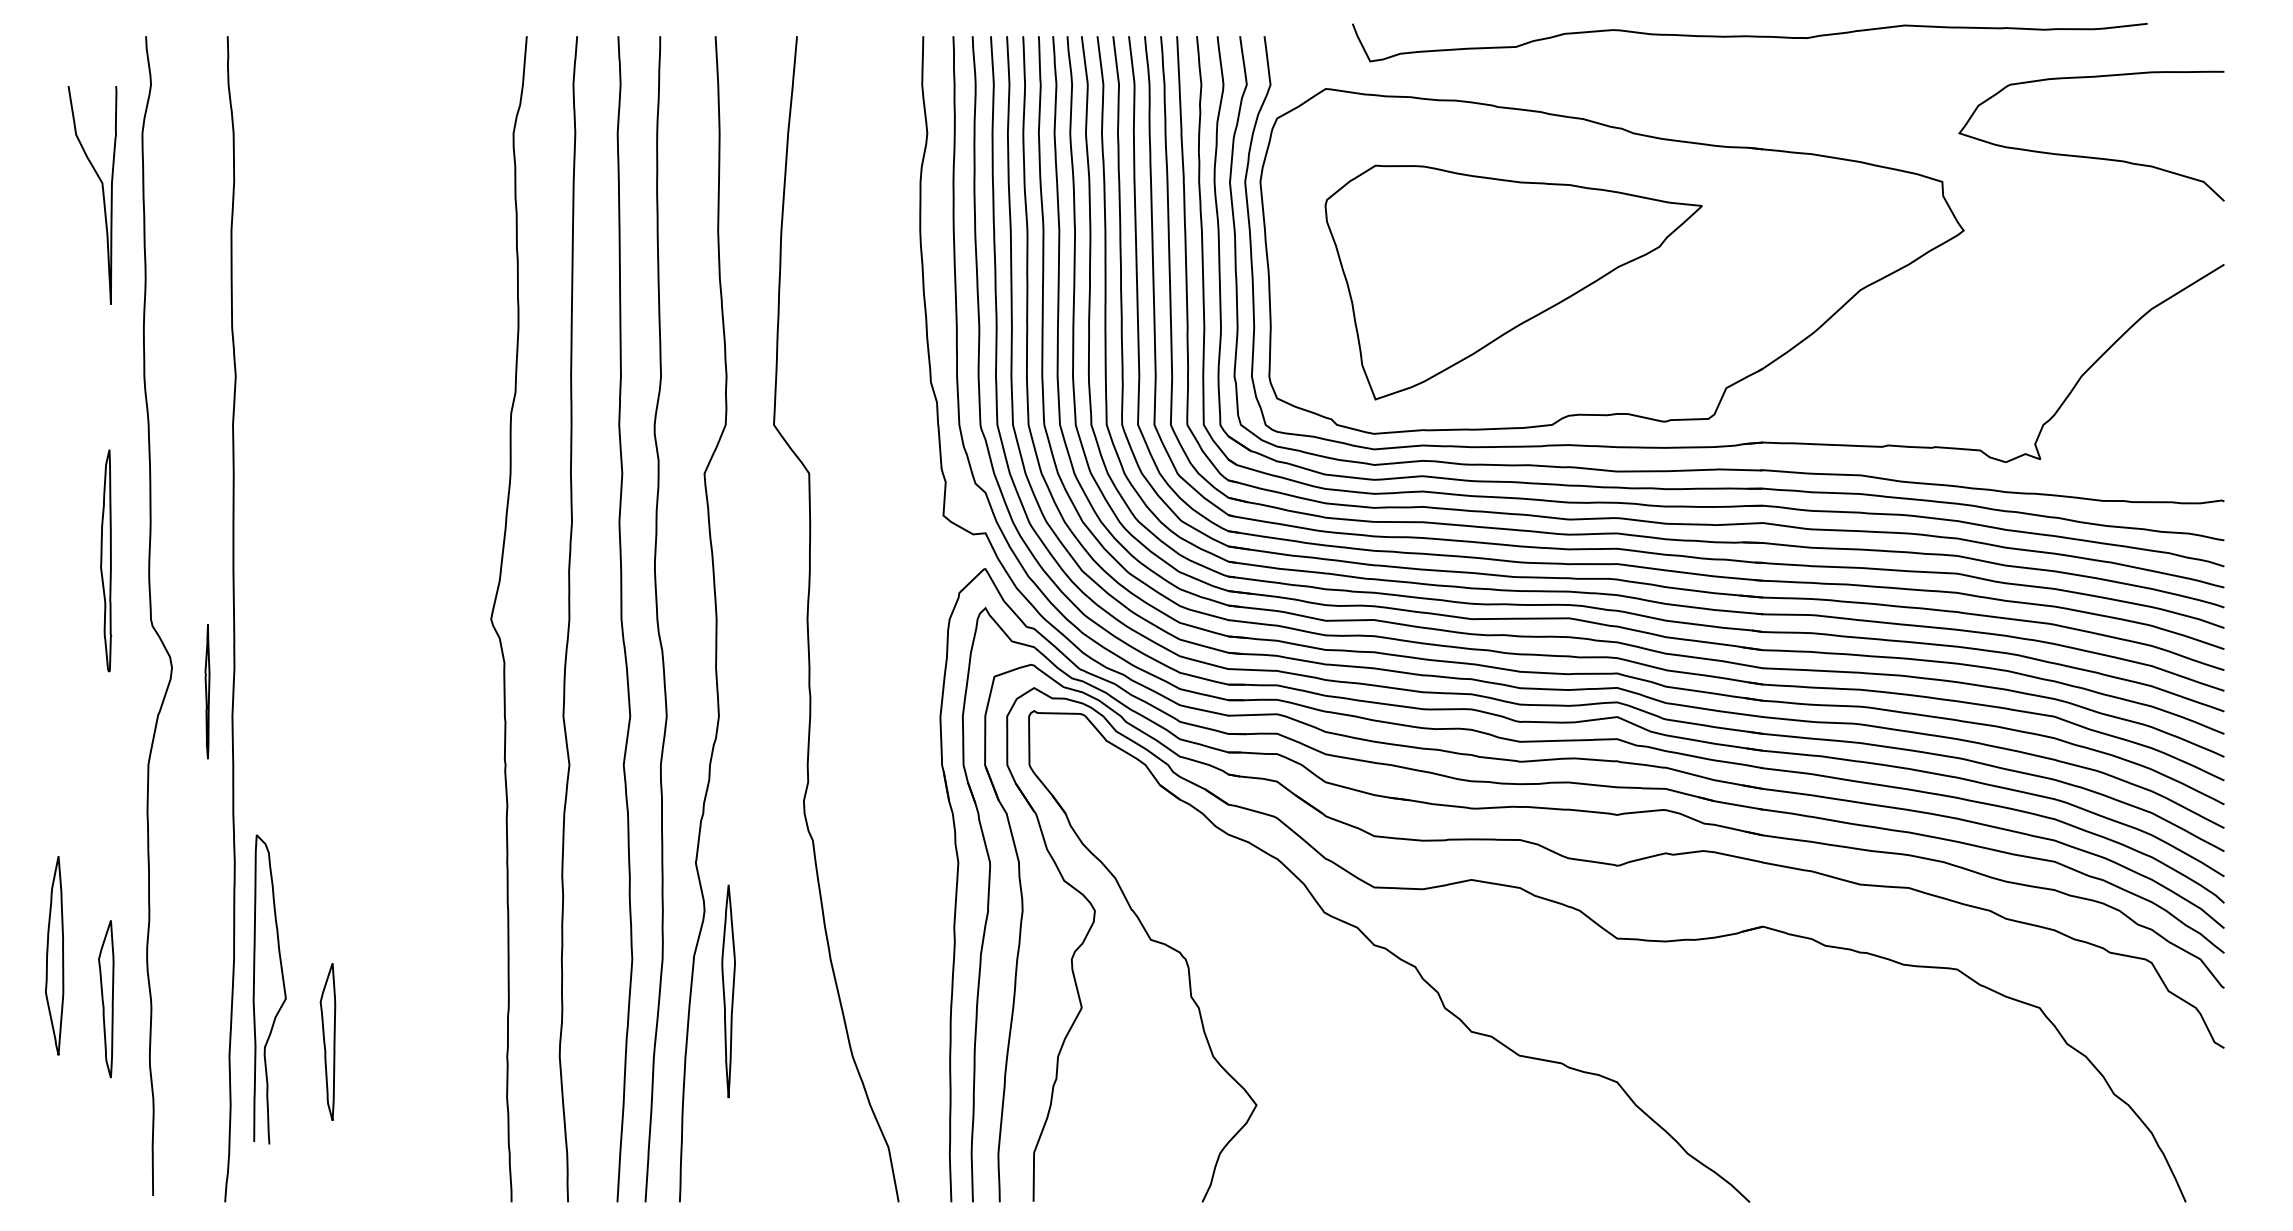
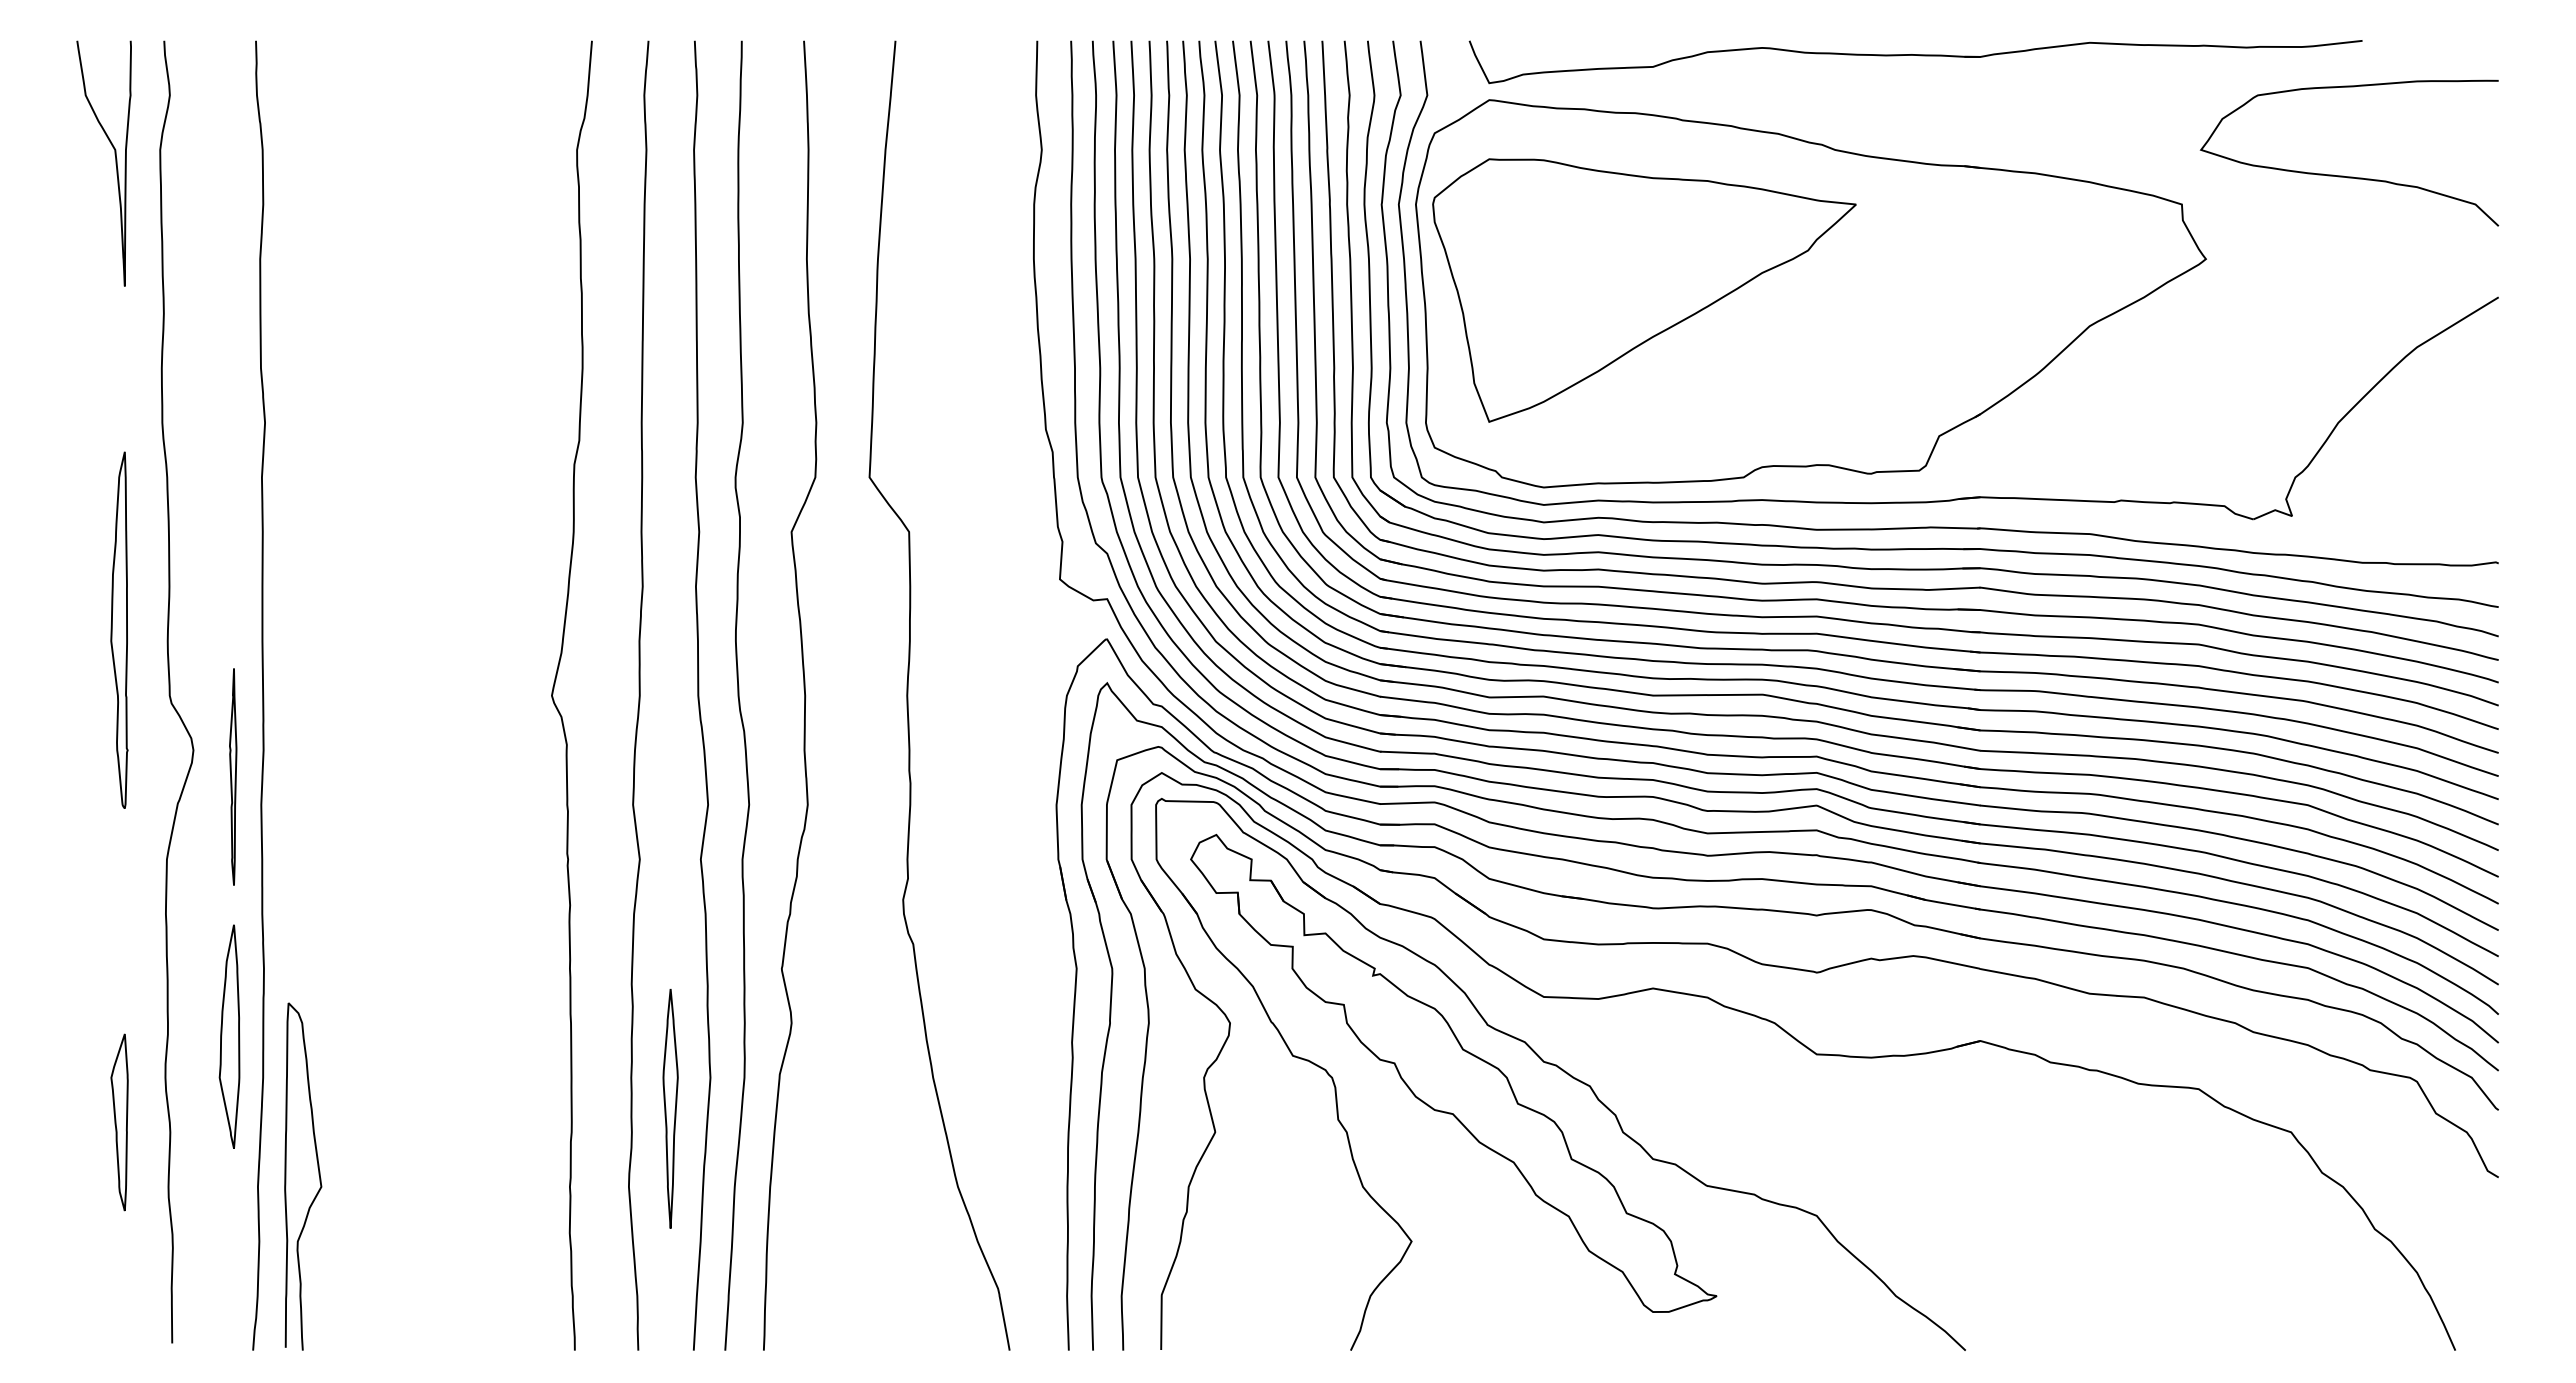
part: (1749, 36) -> (1915, 55), moved
curve: (102, 195) -> (115, 163), moved
part: (1513, 282) -> (1644, 290), moved
part: (106, 560) -> (119, 629), size x1.43
part: (207, 691) -> (233, 776), size x1.43
part: (1293, 954) -> (1453, 1072), added
part: (54, 955) -> (229, 1036), moved
curve: (283, 988) -> (318, 1175), moved
part: (728, 991) -> (670, 1108), moved
part: (327, 1041) -> (368, 1170), removed

